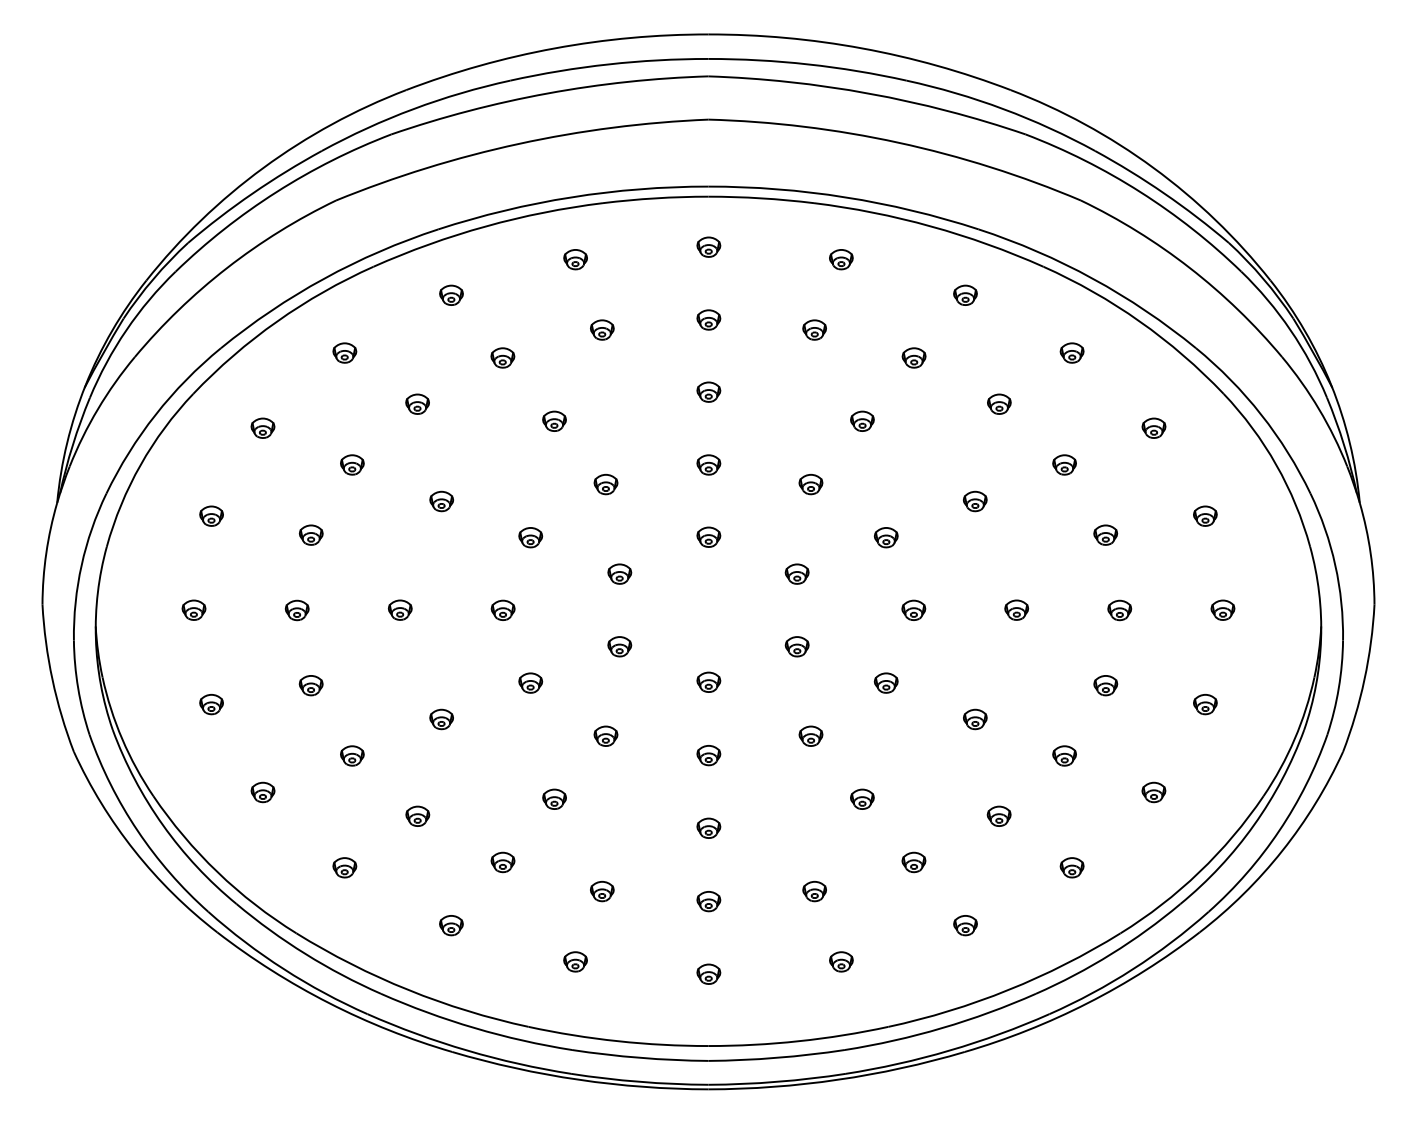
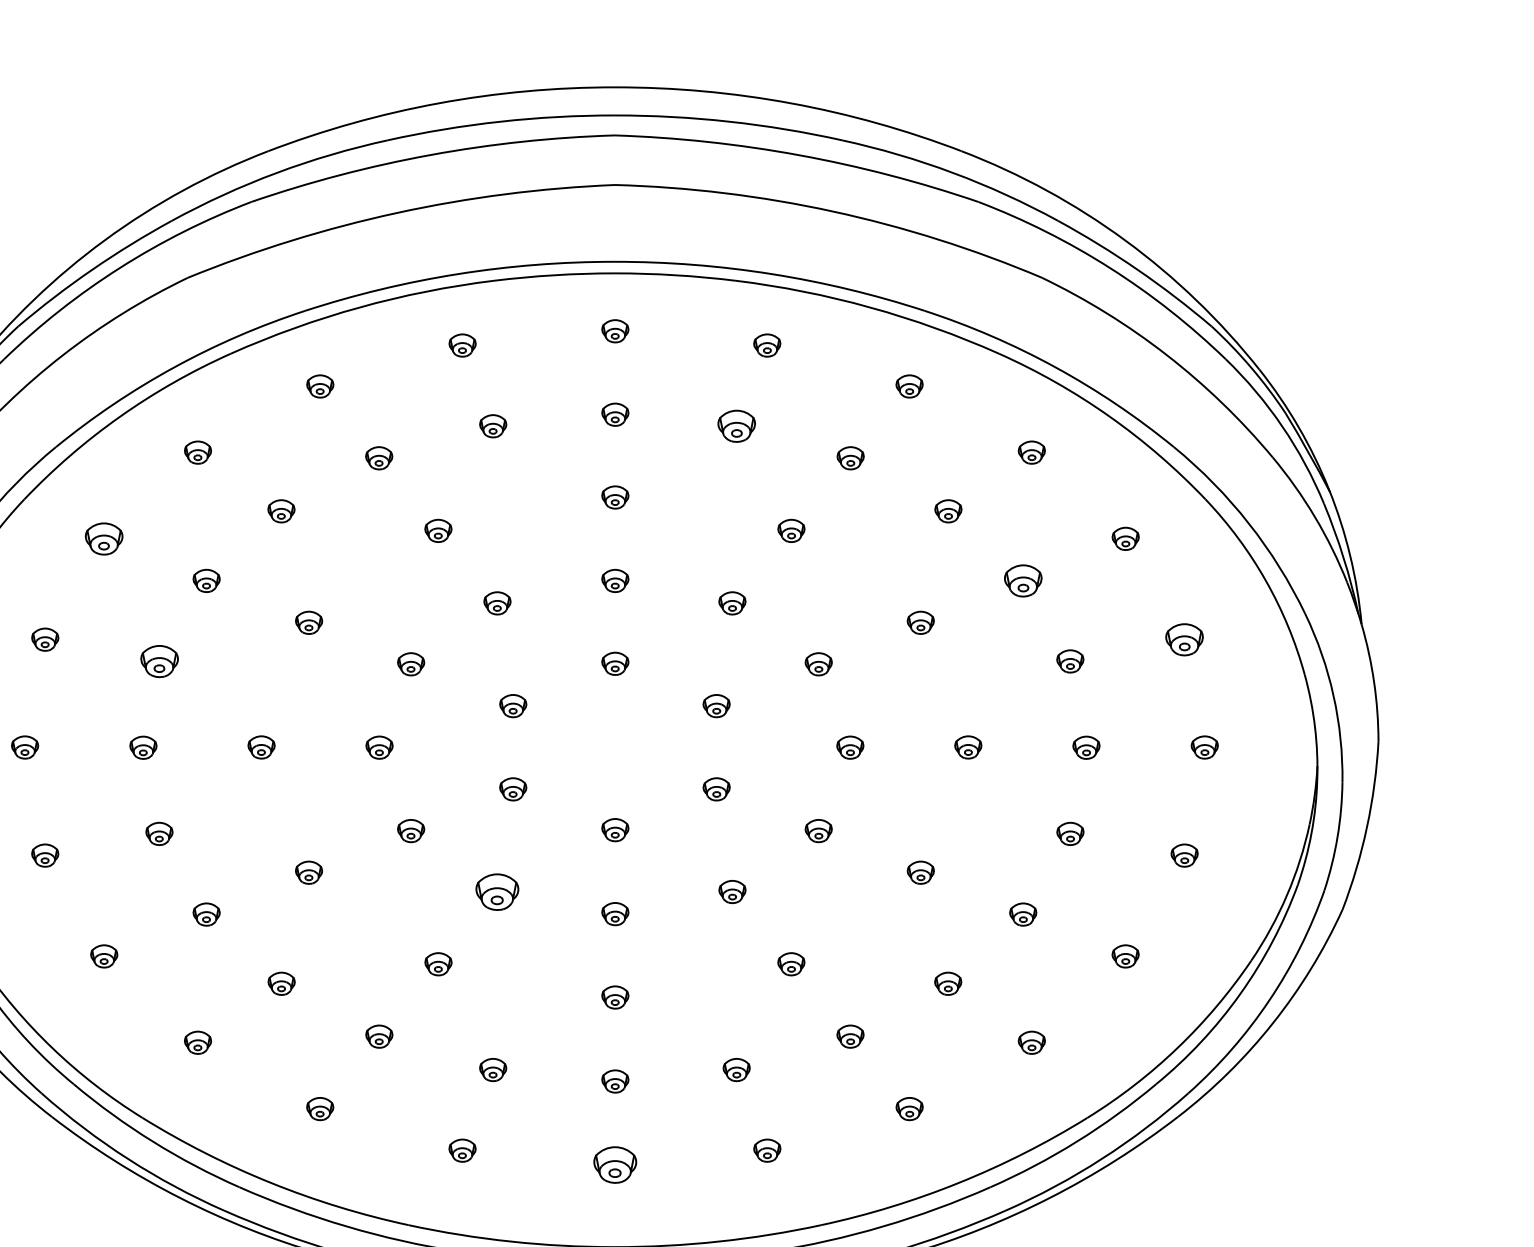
part: (814, 329) -> (736, 425), size x1.4
part: (262, 427) -> (103, 537), size x1.4
part: (1064, 464) -> (1023, 580), size x1.4
part: (1205, 515) -> (1184, 638), size x1.4
part: (310, 534) -> (158, 660), size x1.4
part: (605, 735) -> (496, 891), size x1.6
part: (708, 973) -> (614, 1163), size x1.6

